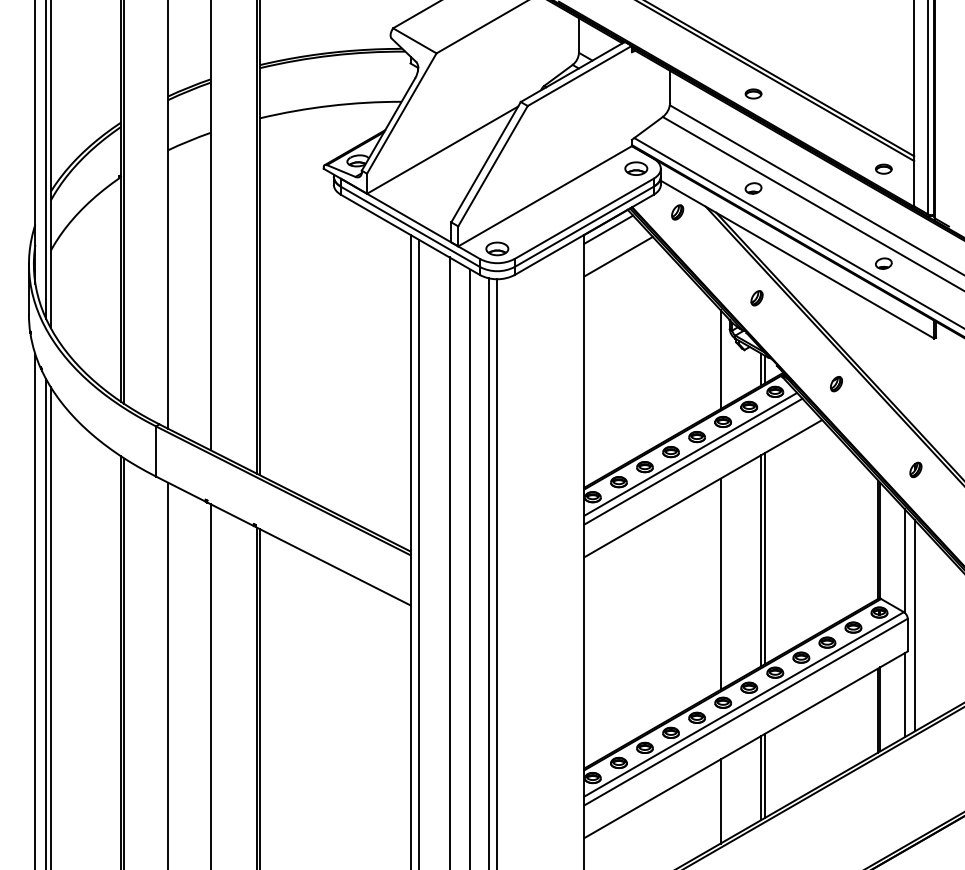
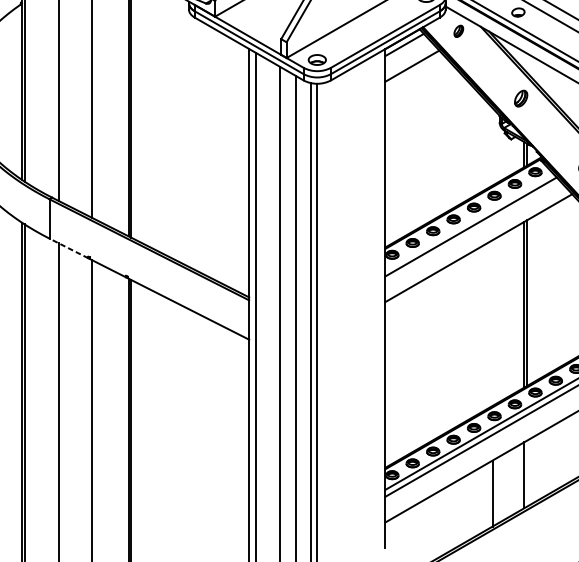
part: (756, 298) -> (520, 98), size x1.4
line: (720, 359) -> (492, 146), removed
line: (690, 453) -> (468, 220), removed
line: (180, 489) -> (68, 248), solid -> dashed
line: (720, 583) -> (492, 322), removed
line: (764, 775) -> (526, 473), removed

